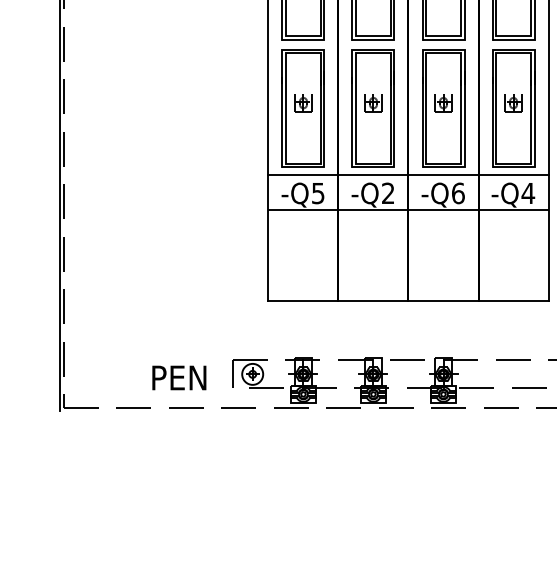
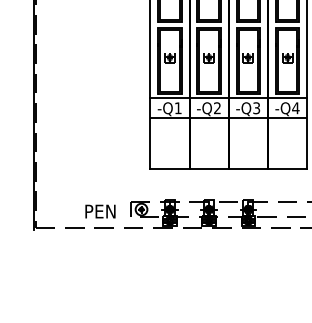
text: (316, 193) -> (177, 108), -Q5 -> -Q1
text: (457, 193) -> (256, 108), -Q6 -> -Q3

